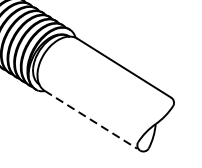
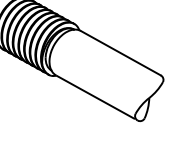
line: (91, 120) -> (96, 97), dashed -> solid

